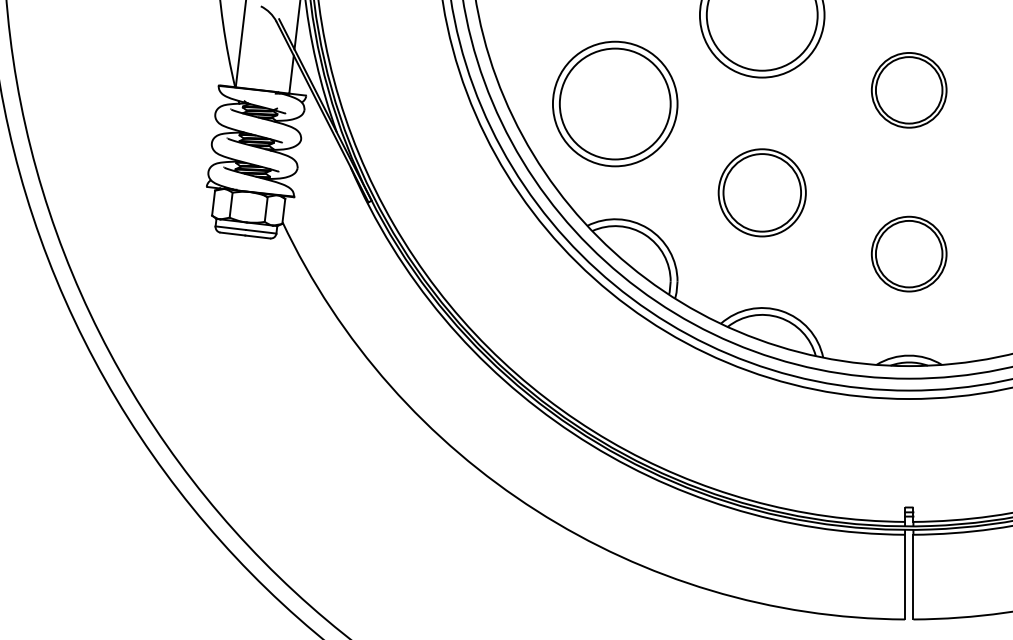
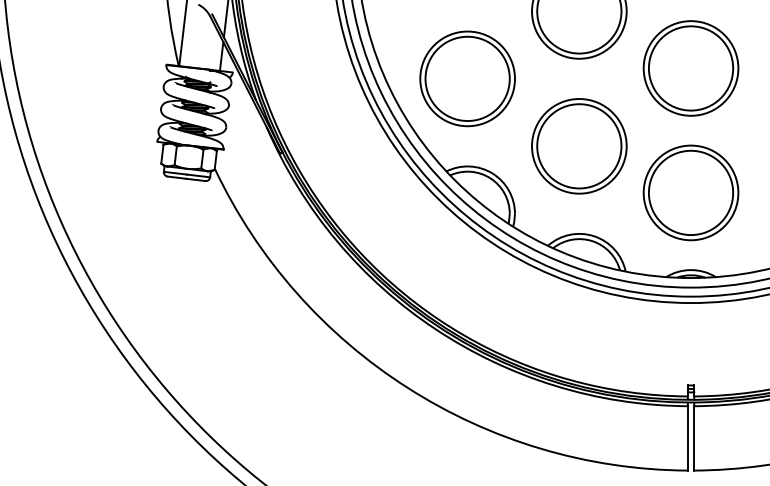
part: (908, 90) -> (690, 68), size x1.67
part: (762, 193) -> (579, 146), size x1.43
part: (908, 253) -> (690, 192), size x1.67

